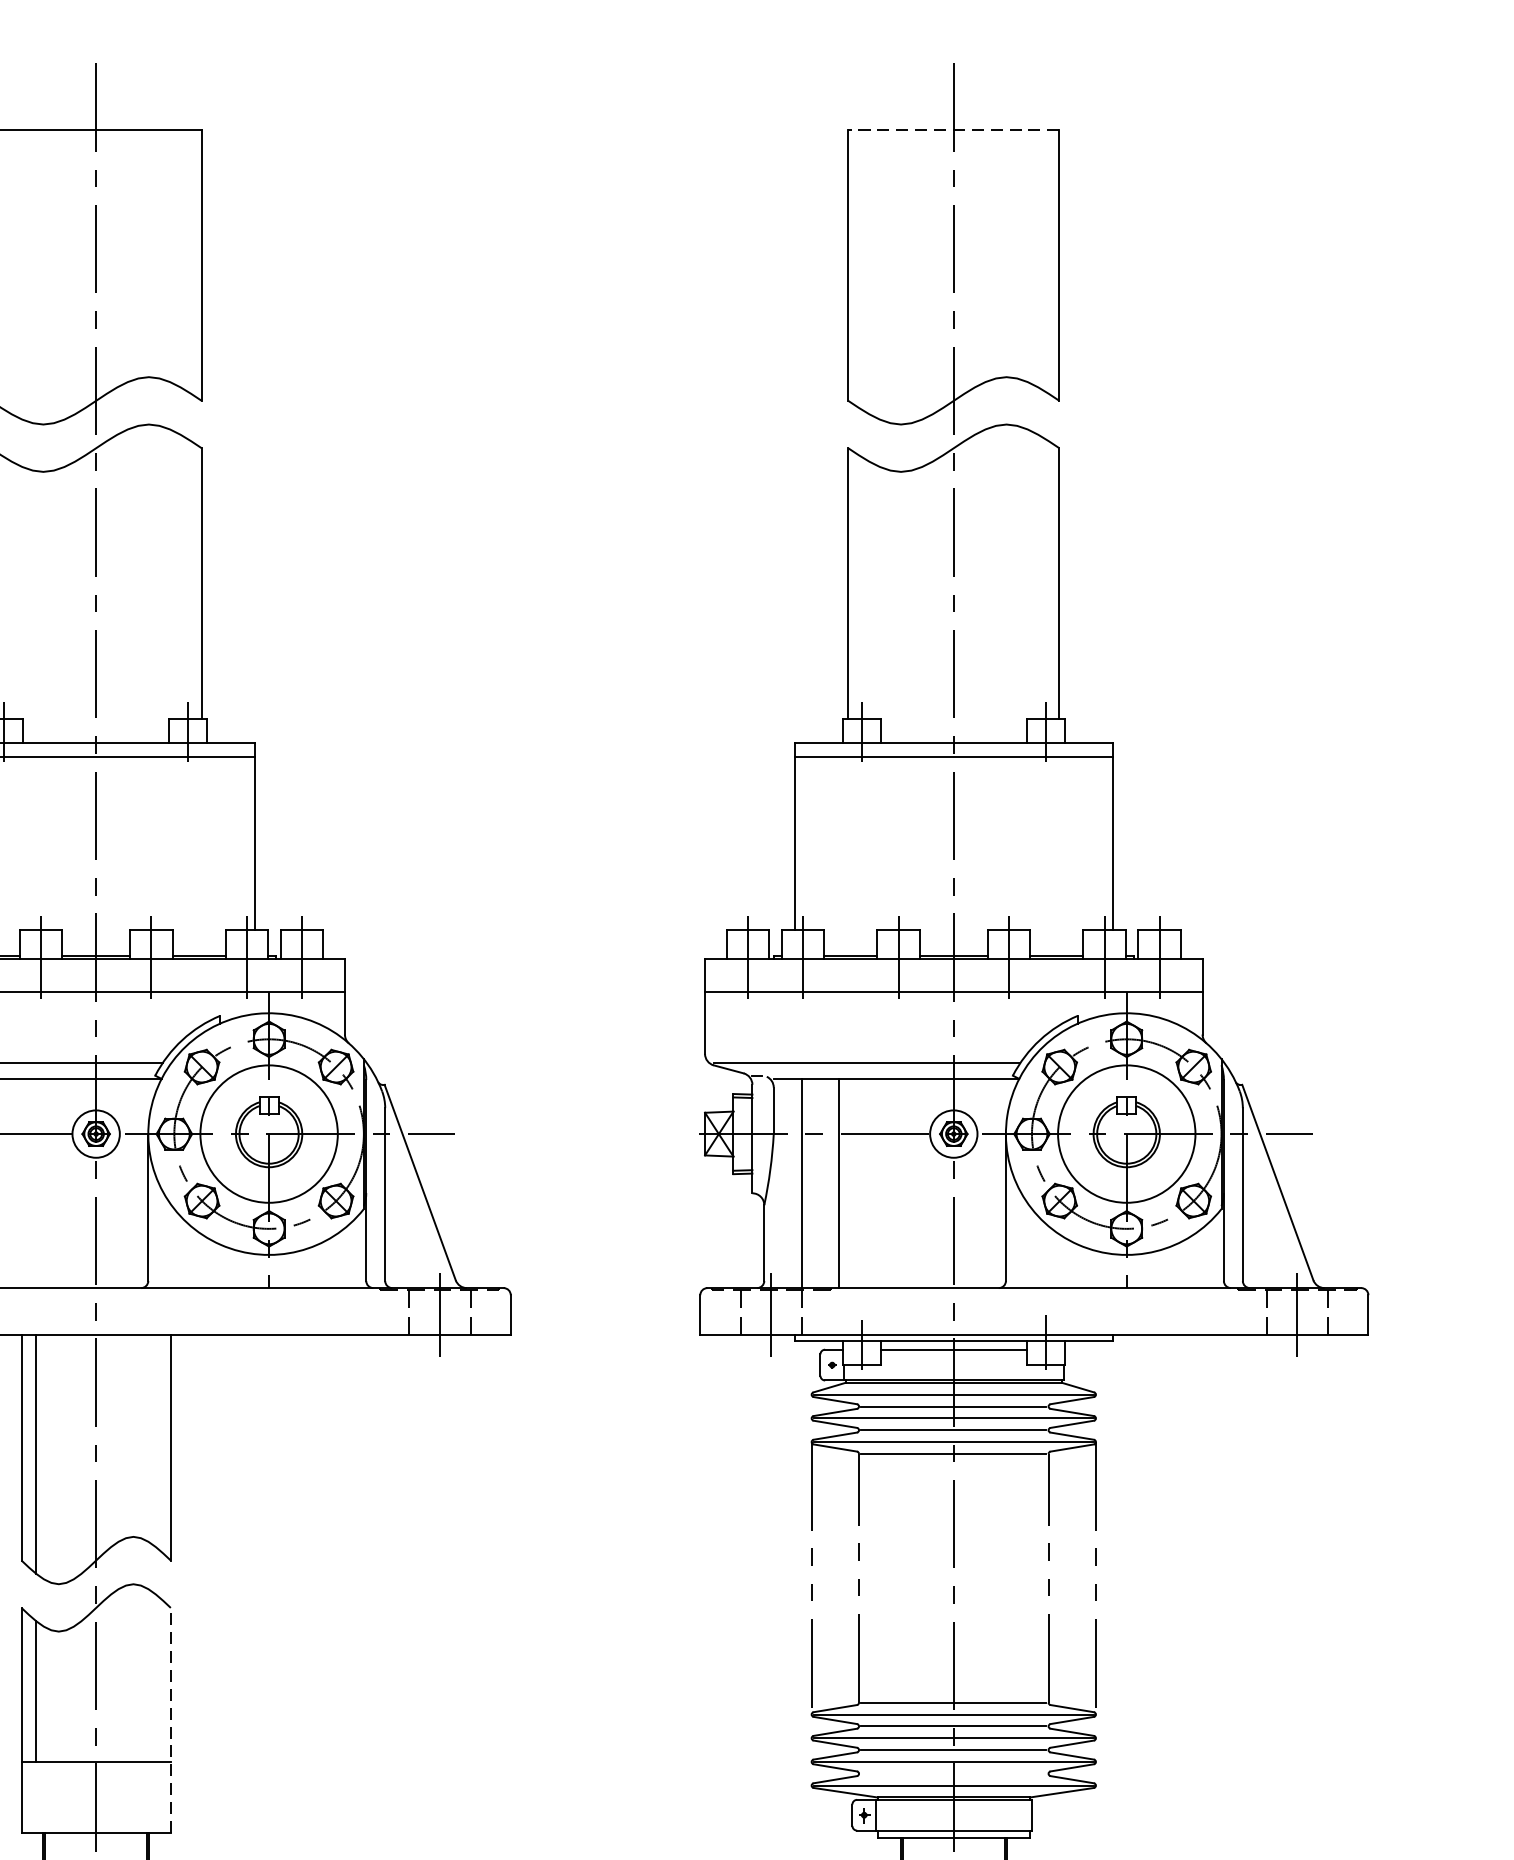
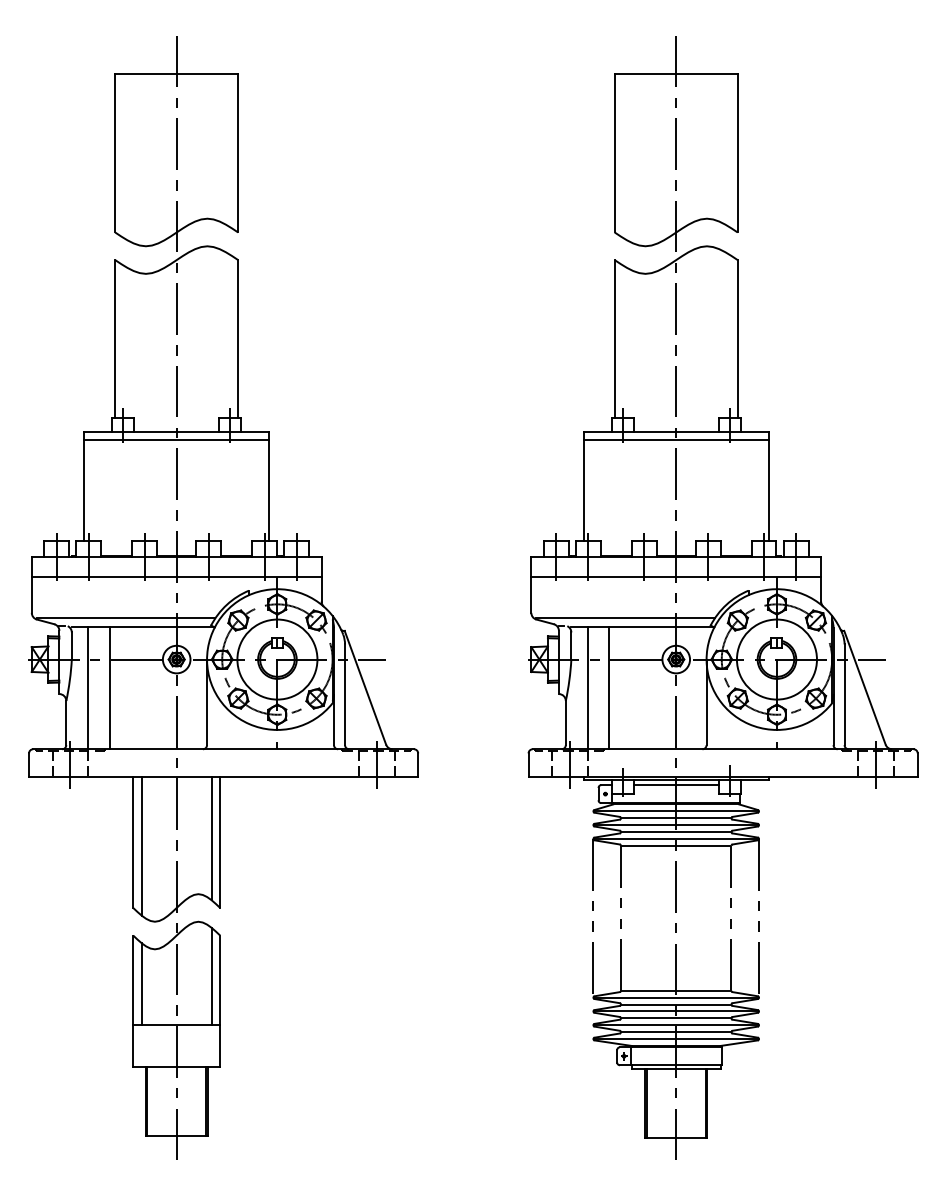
line: (952, 129) -> (675, 74), dashed -> solid
line: (155, 1441) -> (211, 838), added
line: (155, 1678) -> (211, 976), added
line: (171, 1721) -> (220, 1001), dashed -> solid
line: (954, 1774) -> (676, 1032), added

